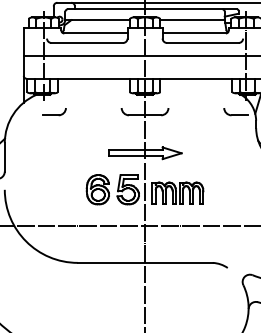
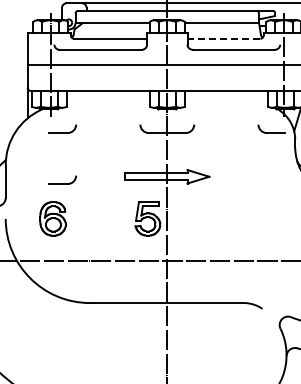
line: (193, 33) -> (223, 38), solid -> dashed
part: (54, 155) -> (62, 179), added
part: (97, 189) -> (52, 218), moved
part: (178, 192) -> (205, 222), removed

